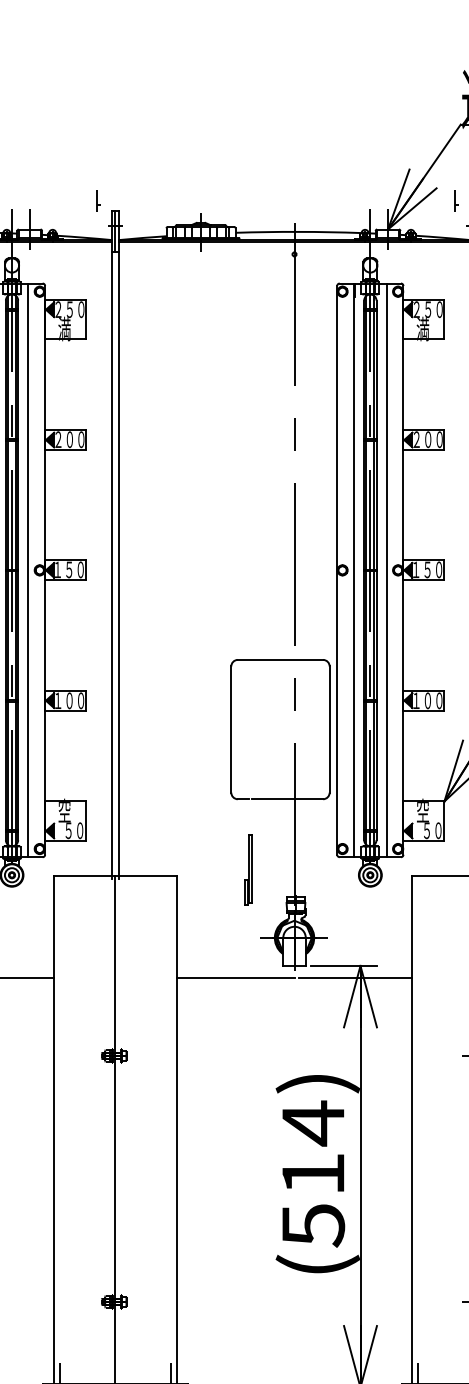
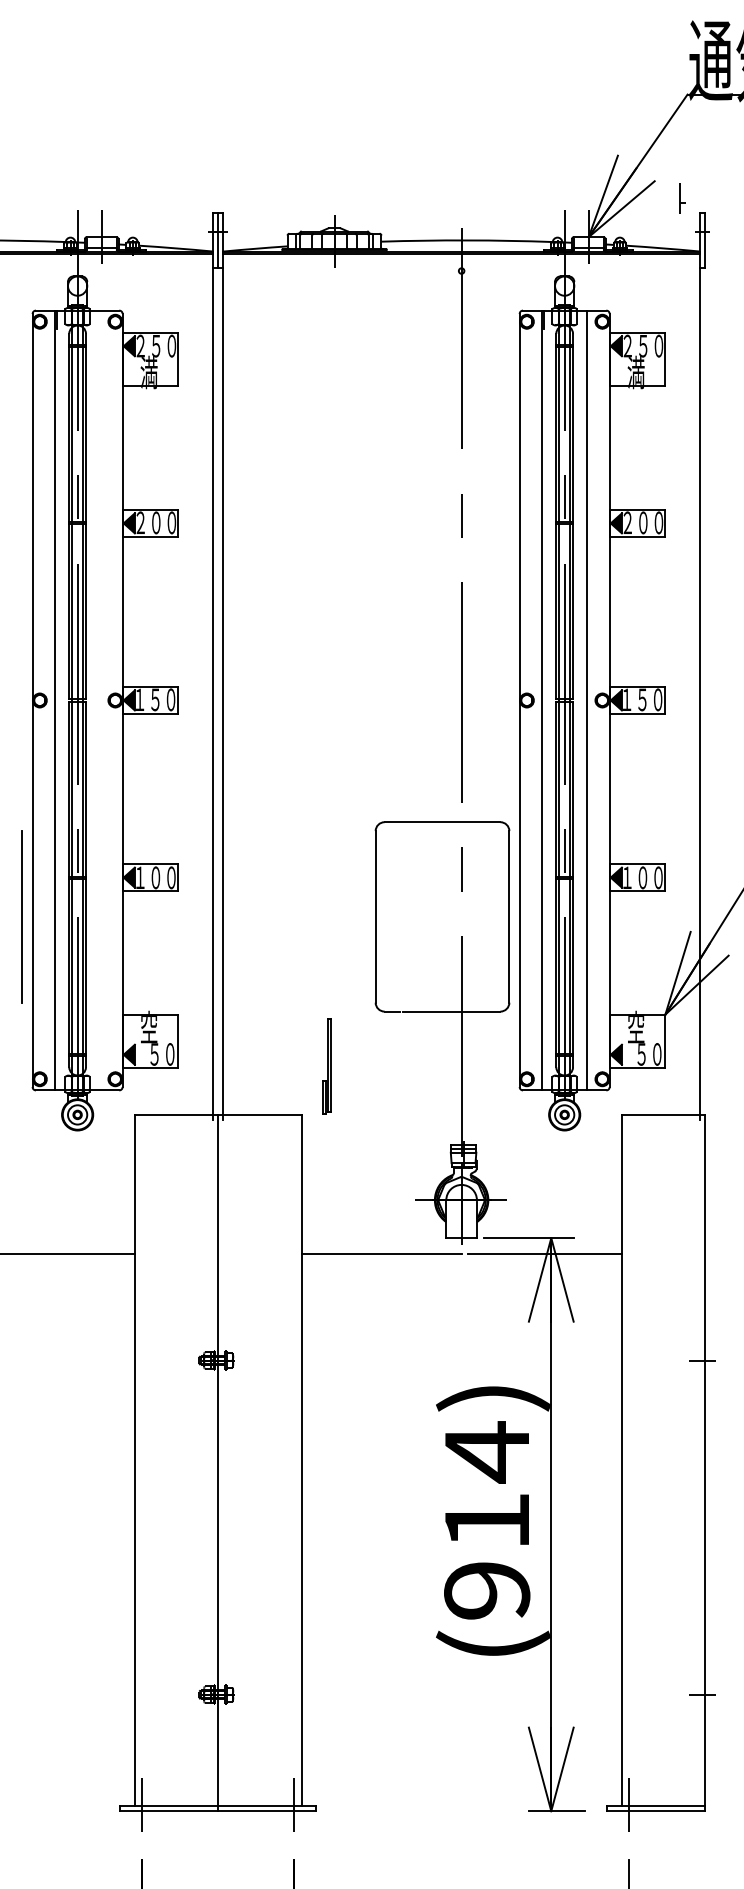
part: (98, 201) -> (195, 198), removed
line: (28, 570) -> (99, 700), removed
part: (248, 869) -> (326, 1066), moved
text: (313, 1225) -> (487, 1591), (514) -> (914)

